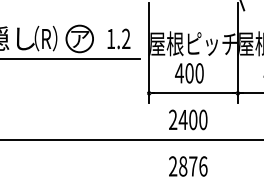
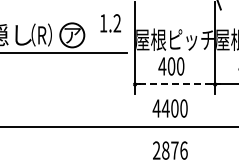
text: (118, 39) -> (110, 23), moved
line: (192, 93) -> (174, 84), solid -> dashed
text: (172, 119) -> (156, 108), 2400 -> 4400

